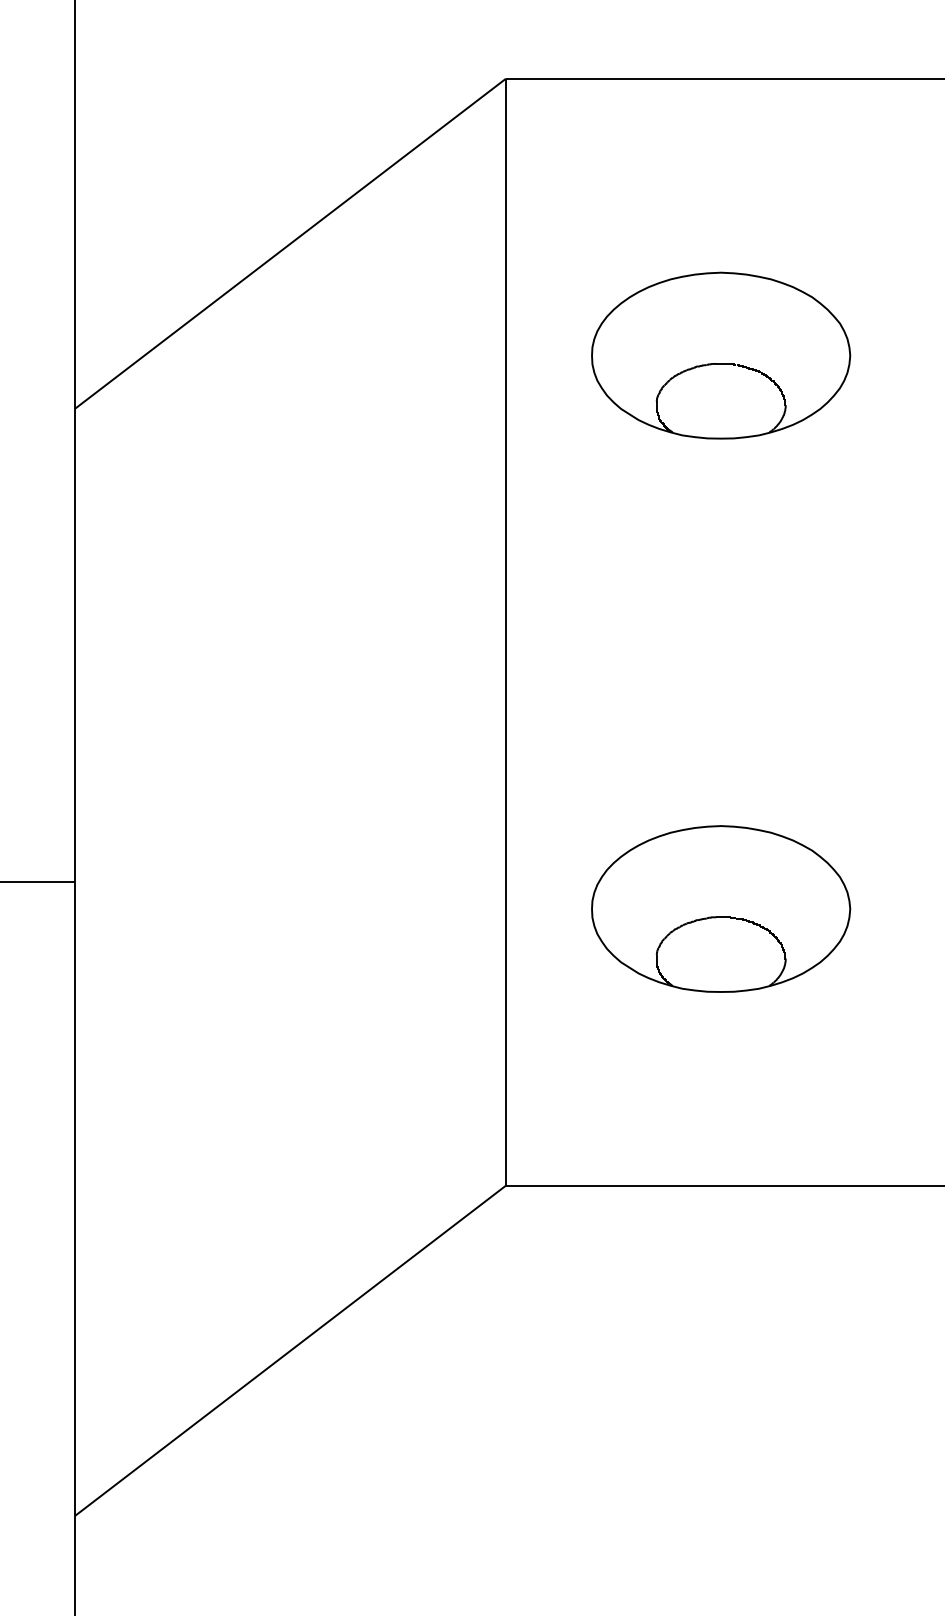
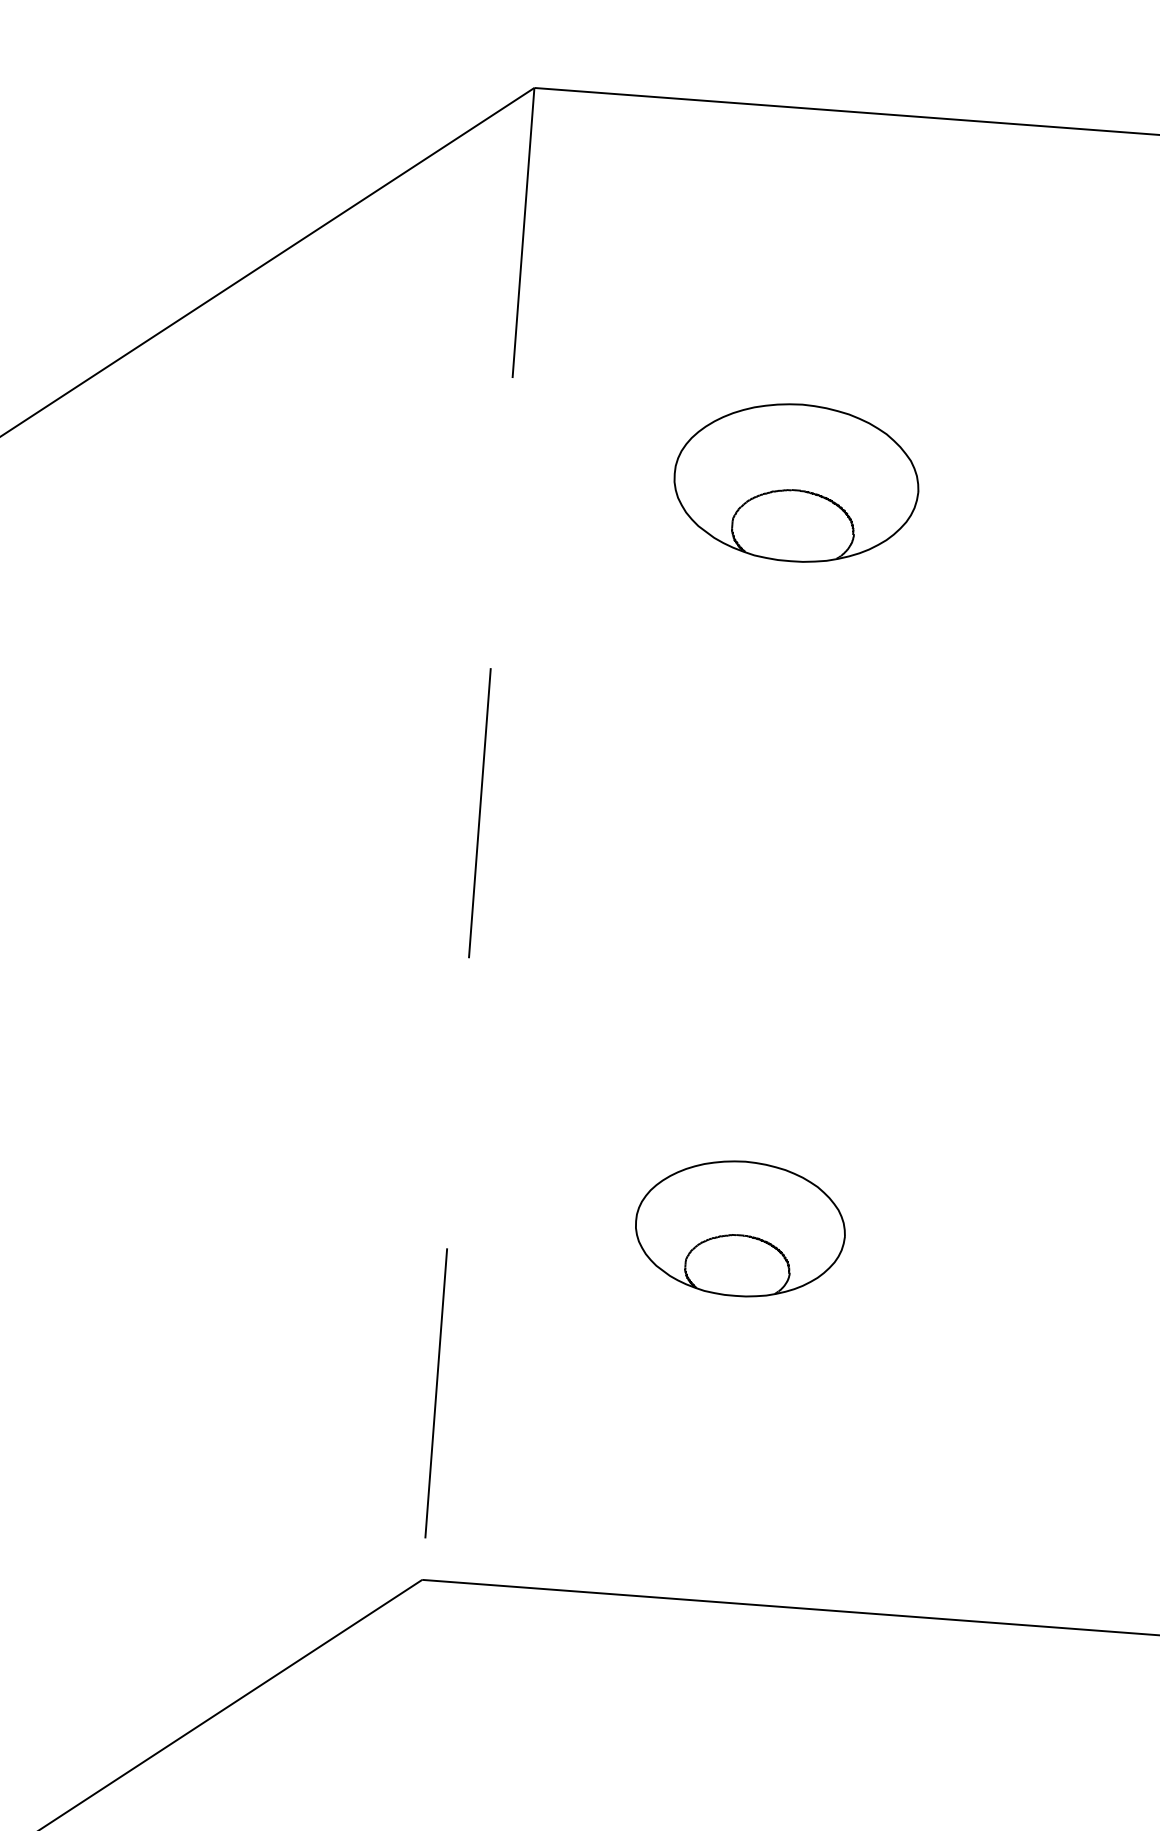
part: (721, 355) -> (796, 482), size x0.7
line: (505, 632) -> (477, 834), solid -> dashed
part: (721, 908) -> (740, 1228), size x0.6

